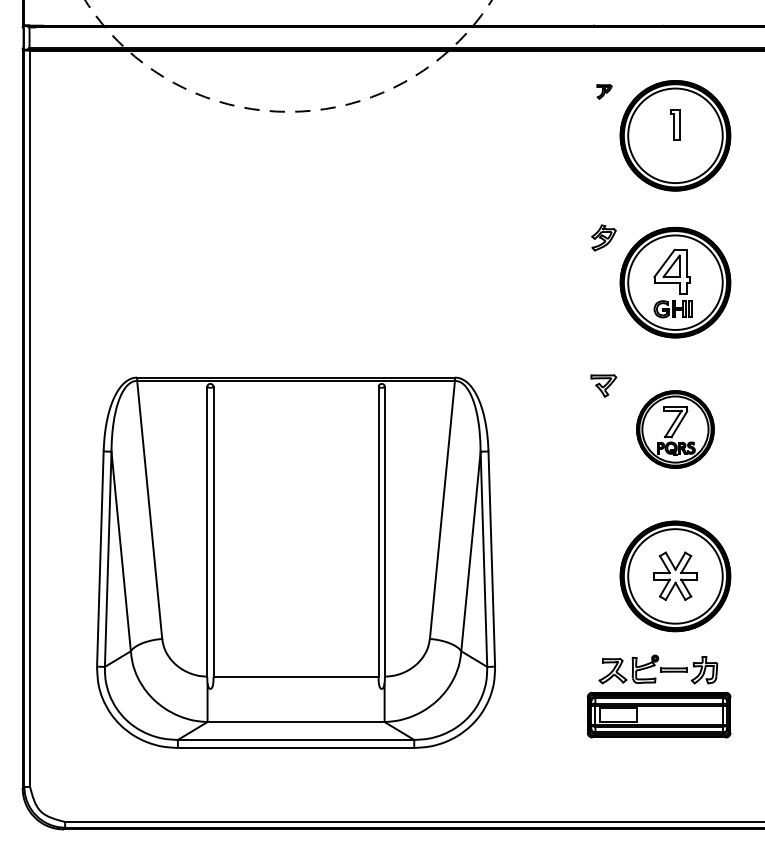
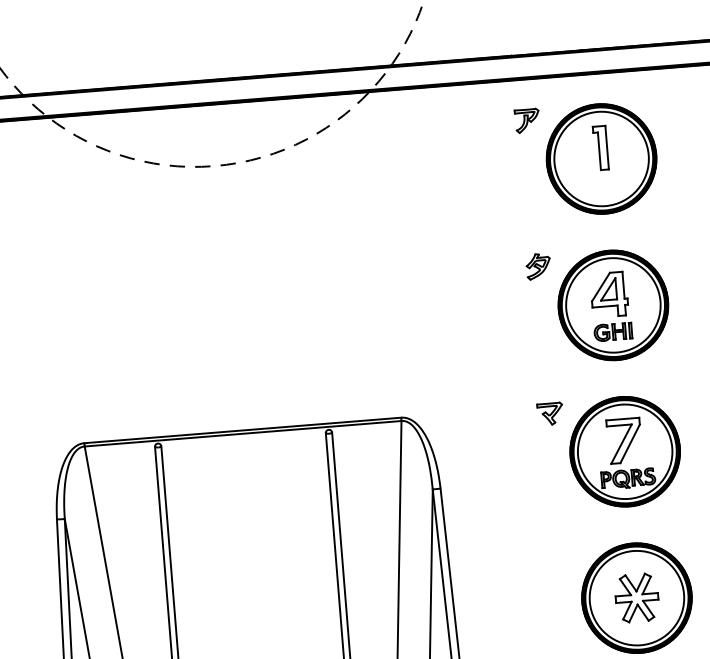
part: (604, 91) -> (527, 120), size x1.67
part: (675, 124) -> (600, 147), size x1.43
part: (675, 429) -> (625, 451), size x1.43

